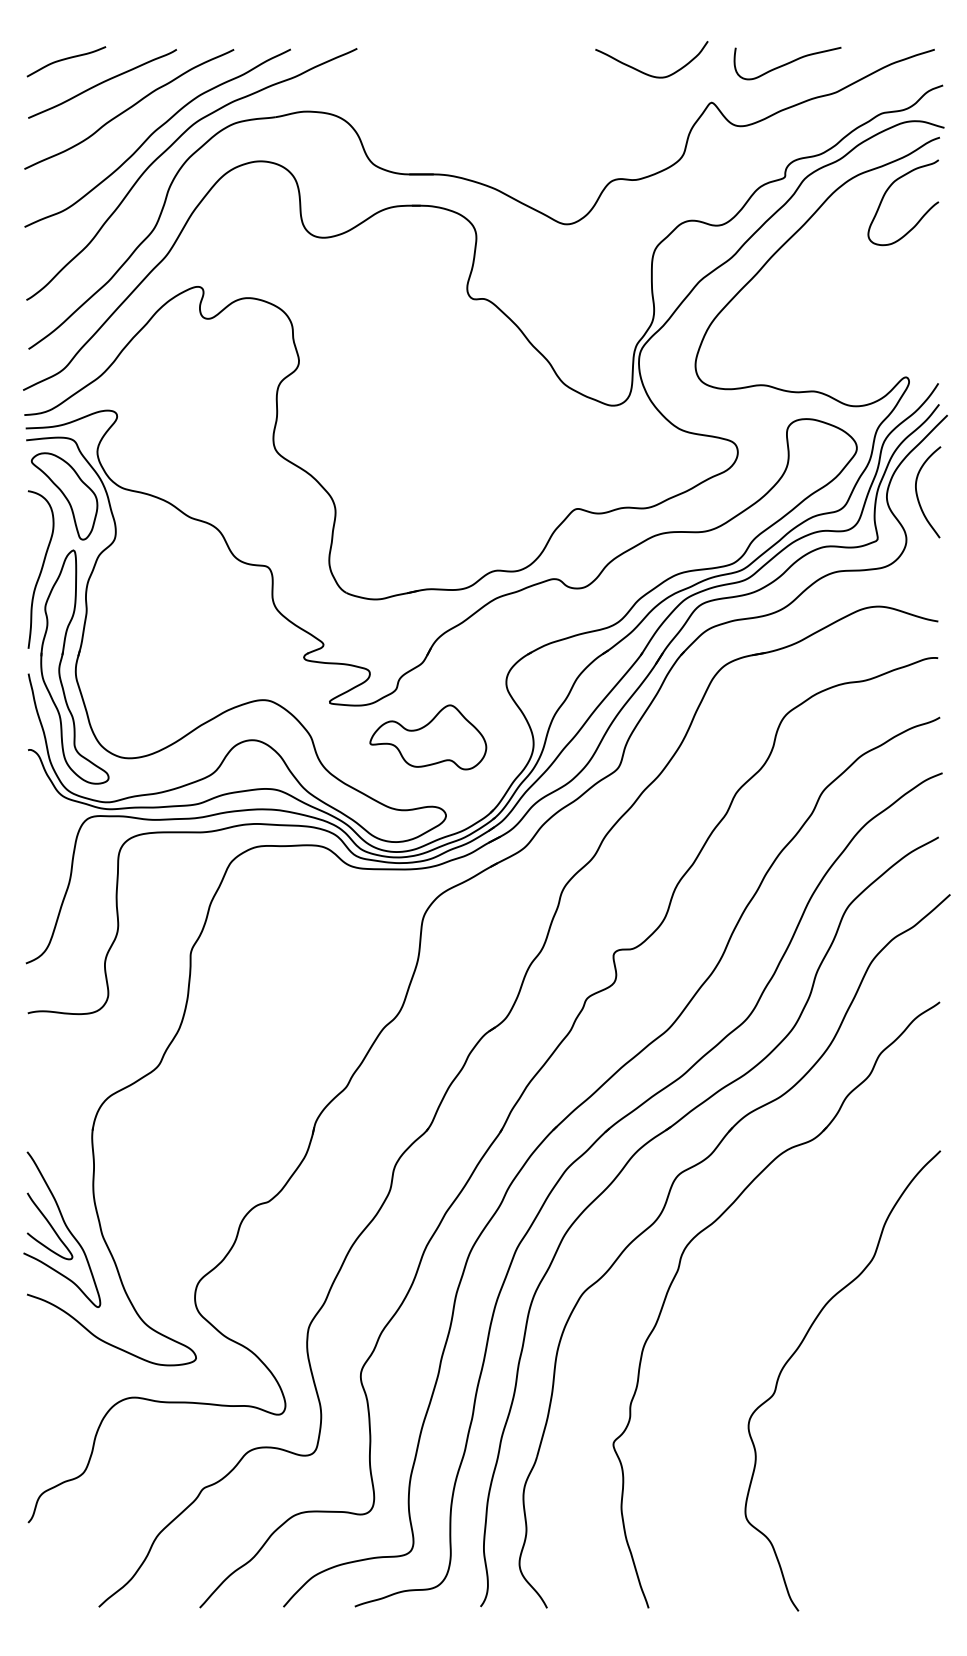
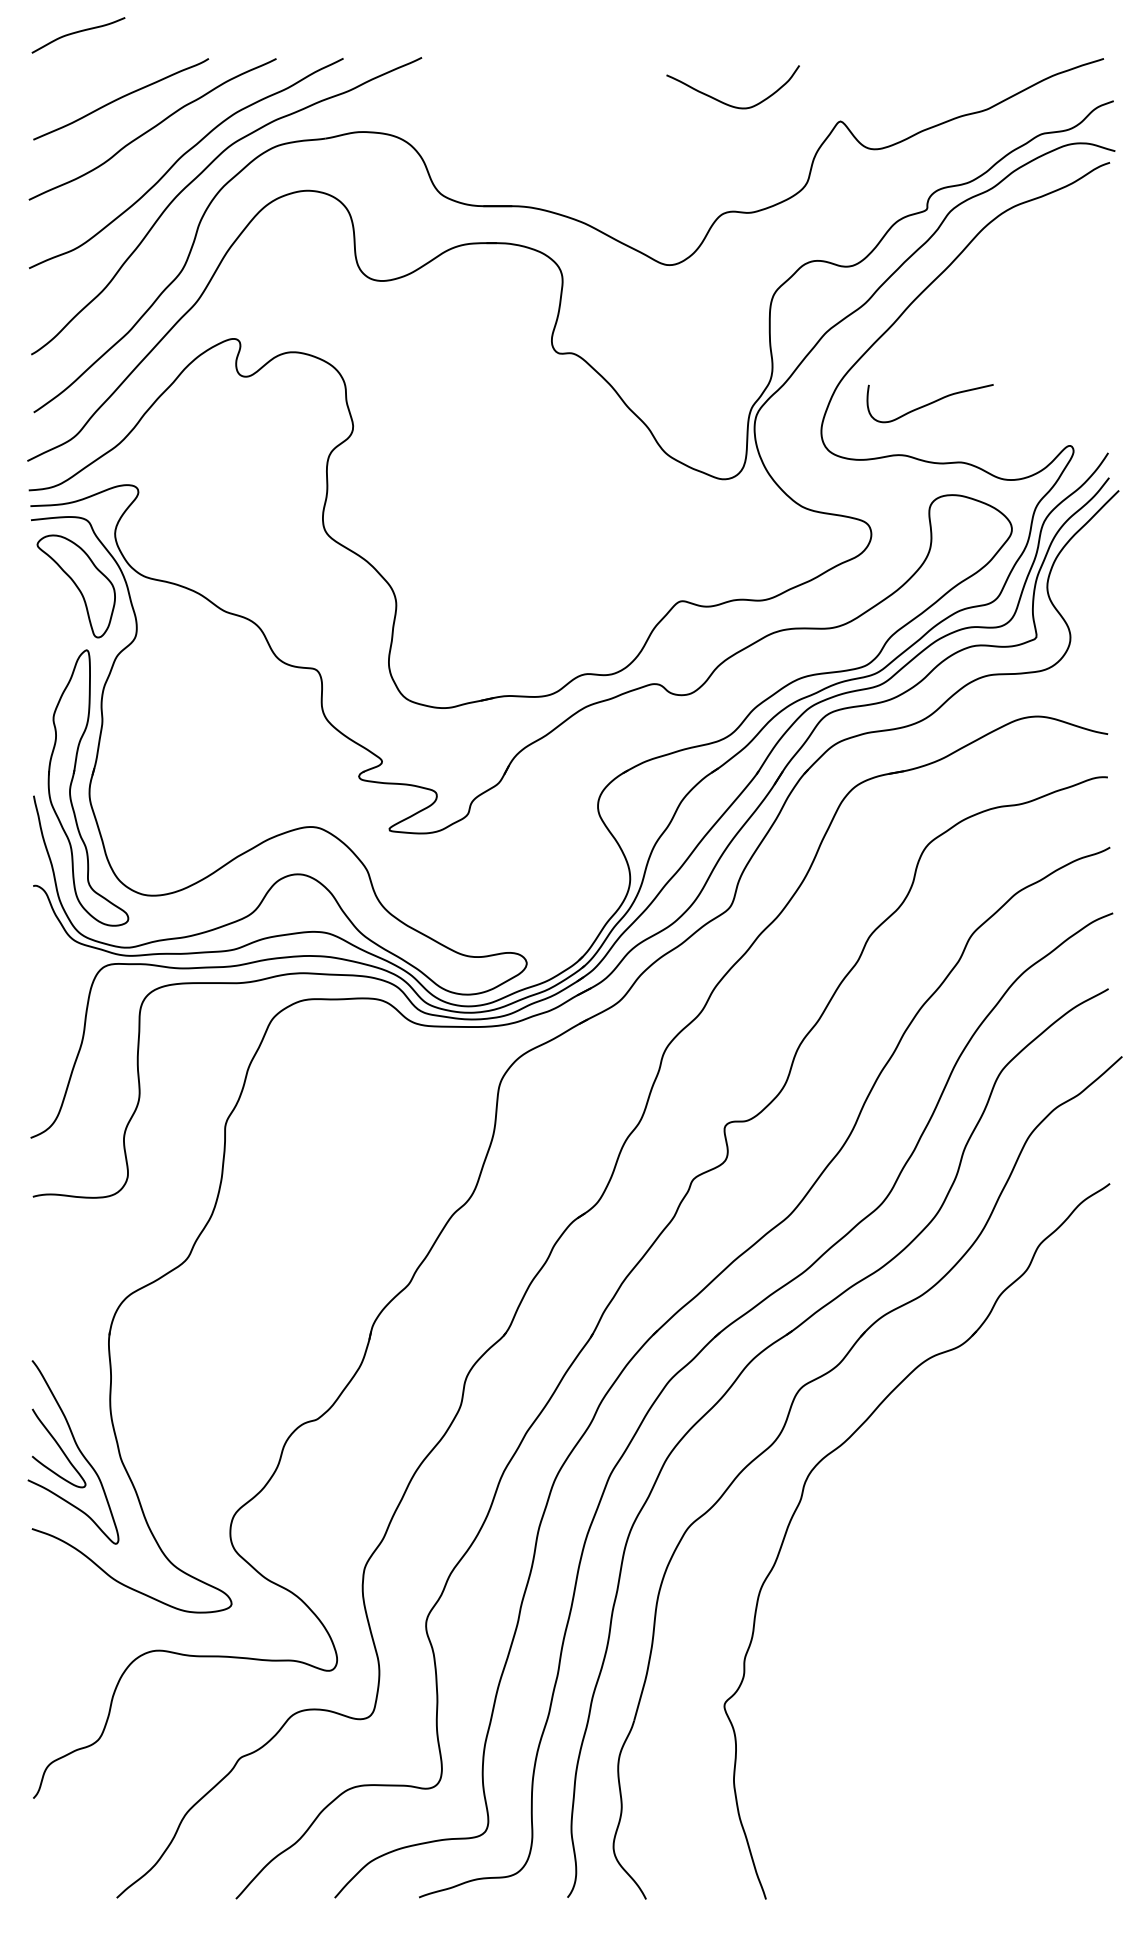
curve: (66, 59) -> (78, 32), moved
curve: (787, 63) -> (929, 403), moved
curve: (645, 72) -> (725, 102), moved
curve: (888, 190) -> (1049, 225), removed
curve: (918, 496) -> (1084, 586), removed
curve: (40, 569) -> (47, 672), removed
part: (428, 737) -> (506, 871), removed
curve: (798, 1349) -> (942, 1593), removed

